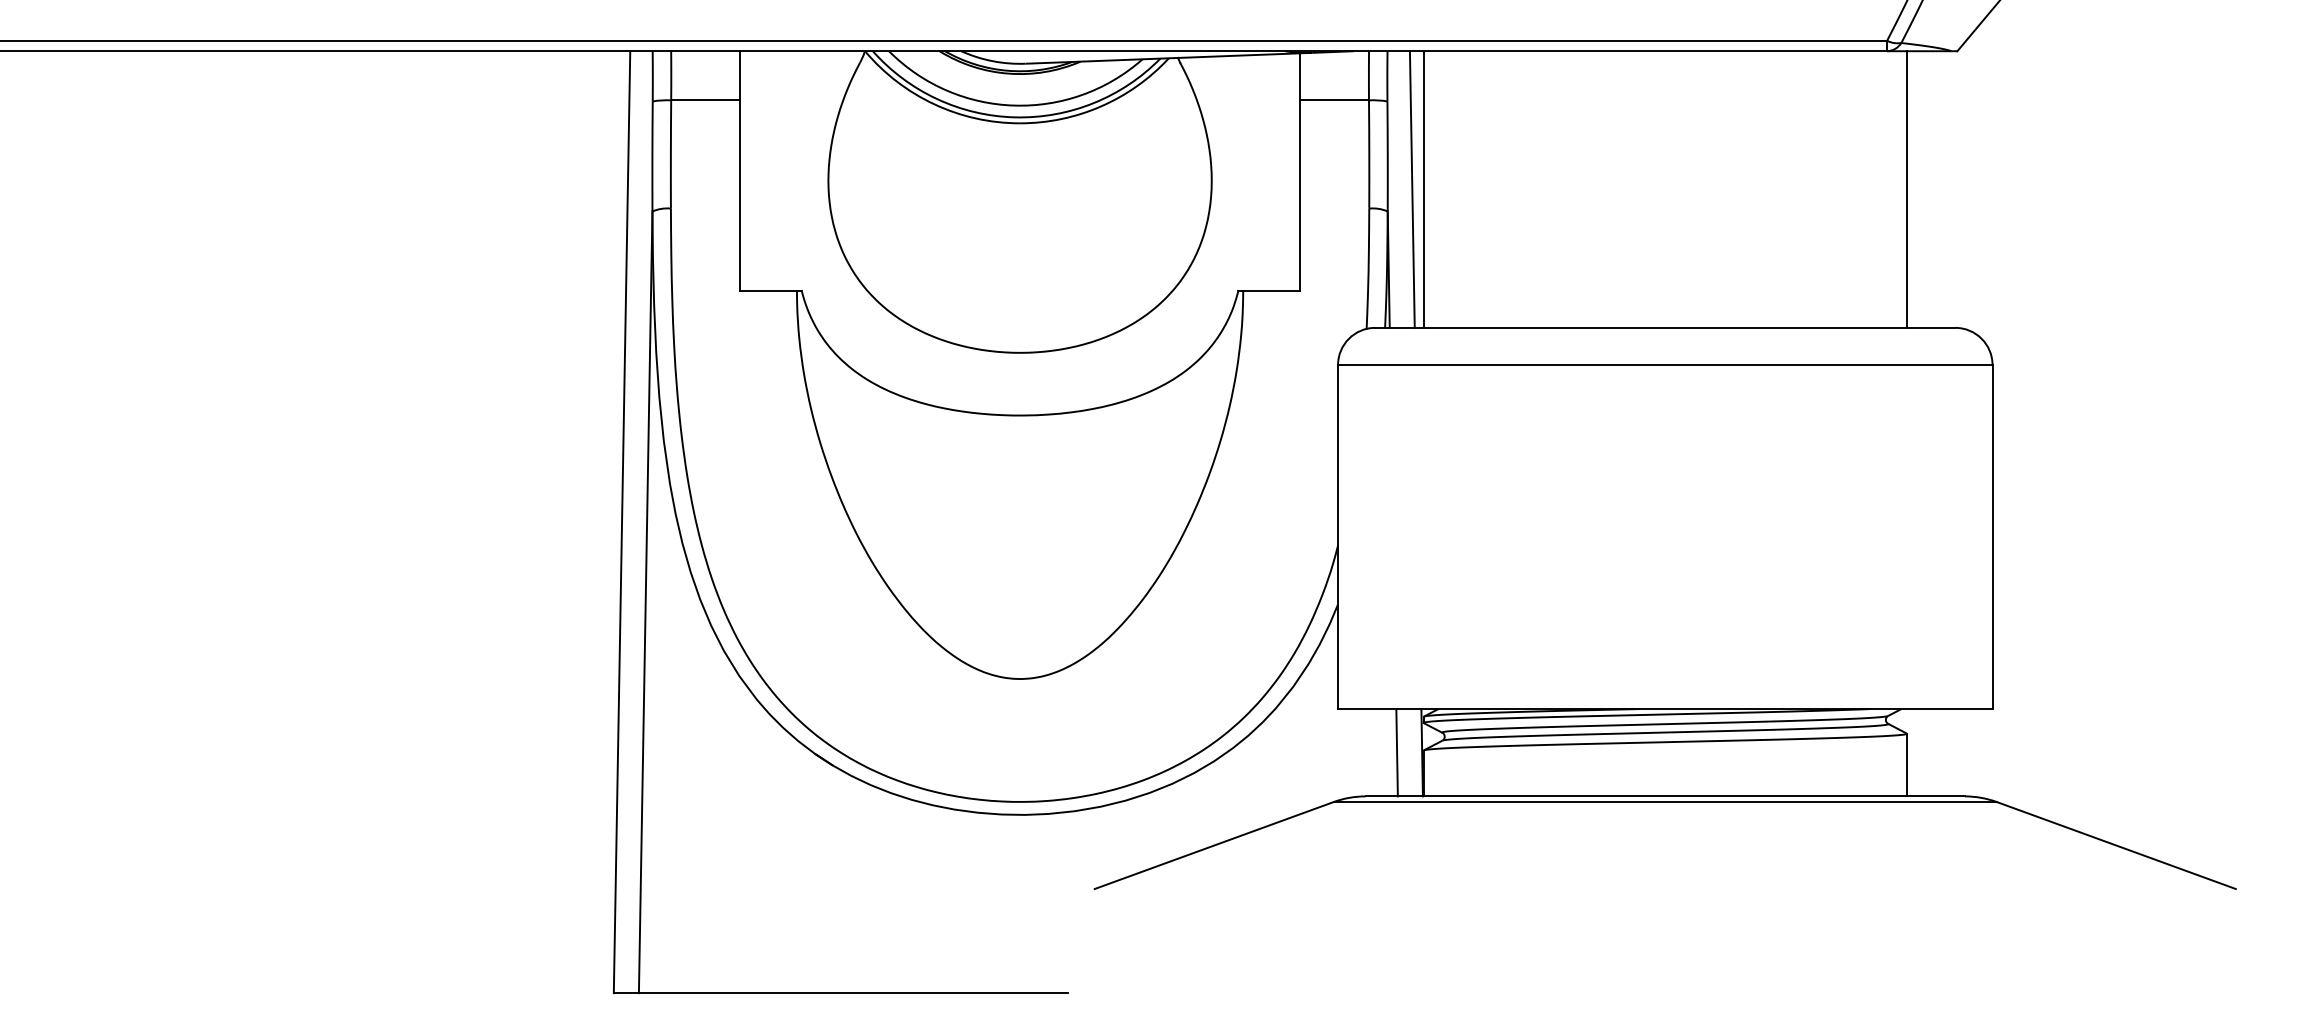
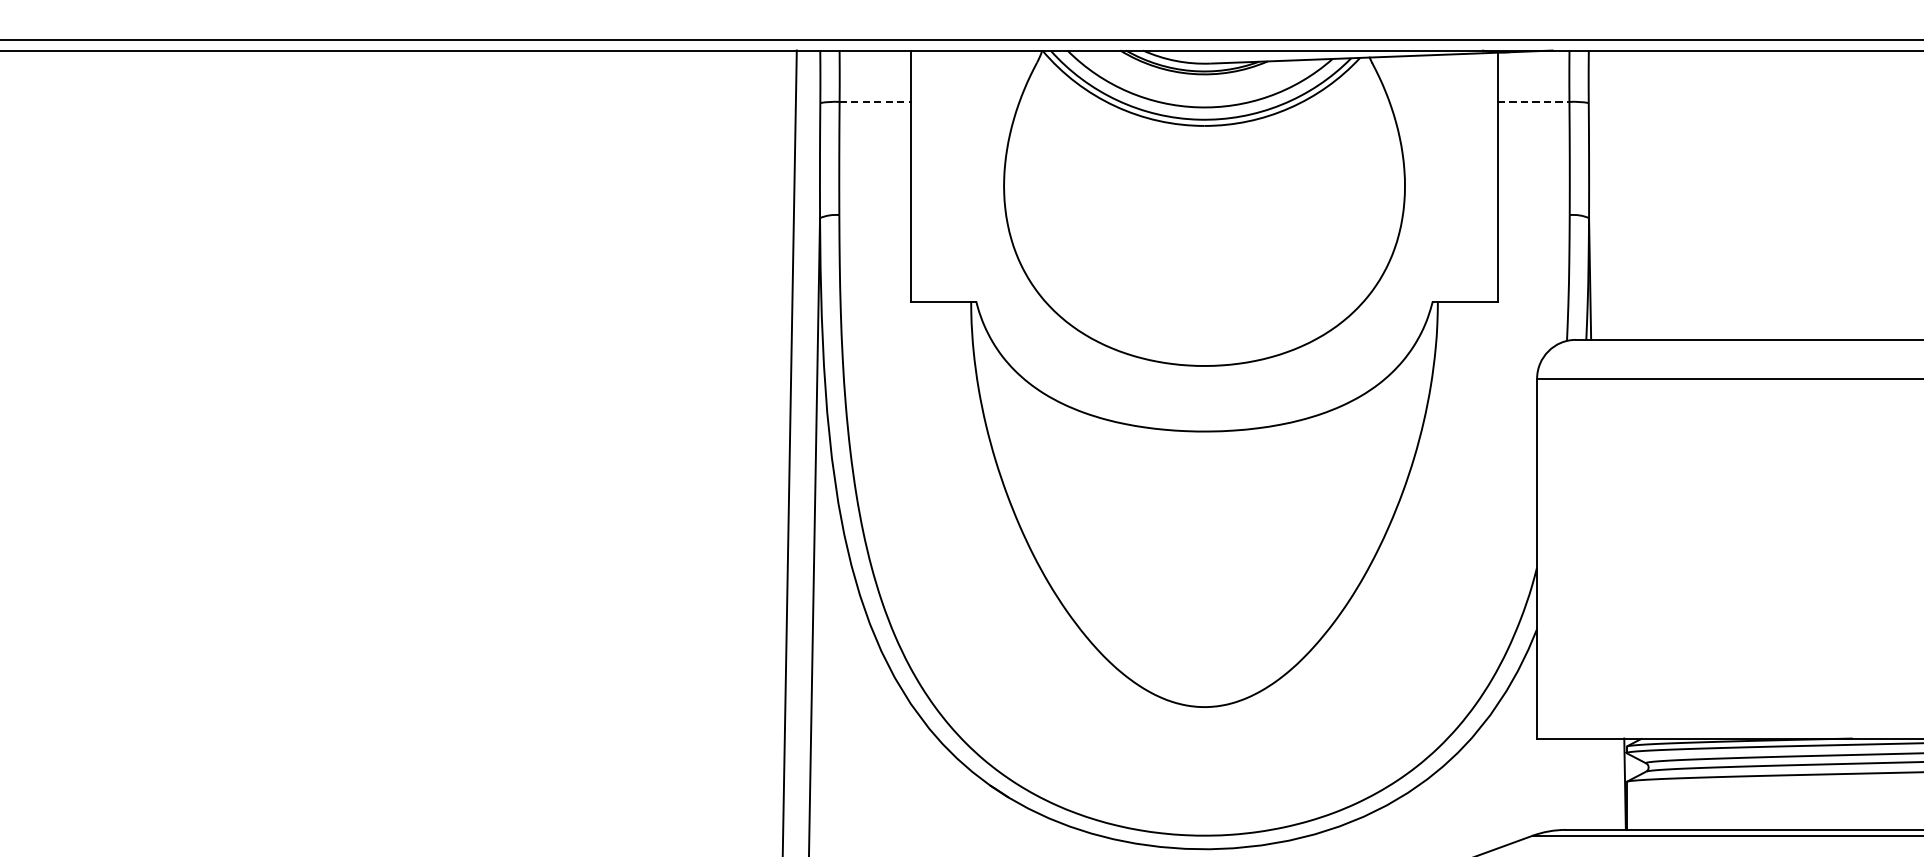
line: (706, 100) -> (876, 102), solid -> dashed
line: (1335, 100) -> (1534, 102), solid -> dashed
line: (1411, 189) -> (1613, 195), removed
line: (1423, 189) -> (1626, 195), removed
line: (1396, 752) -> (1598, 783), removed

